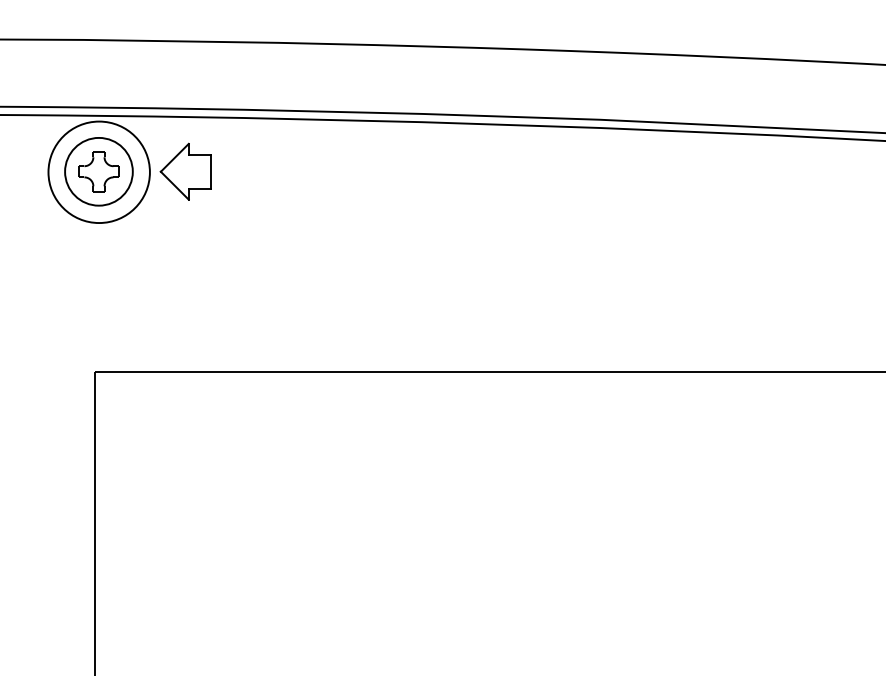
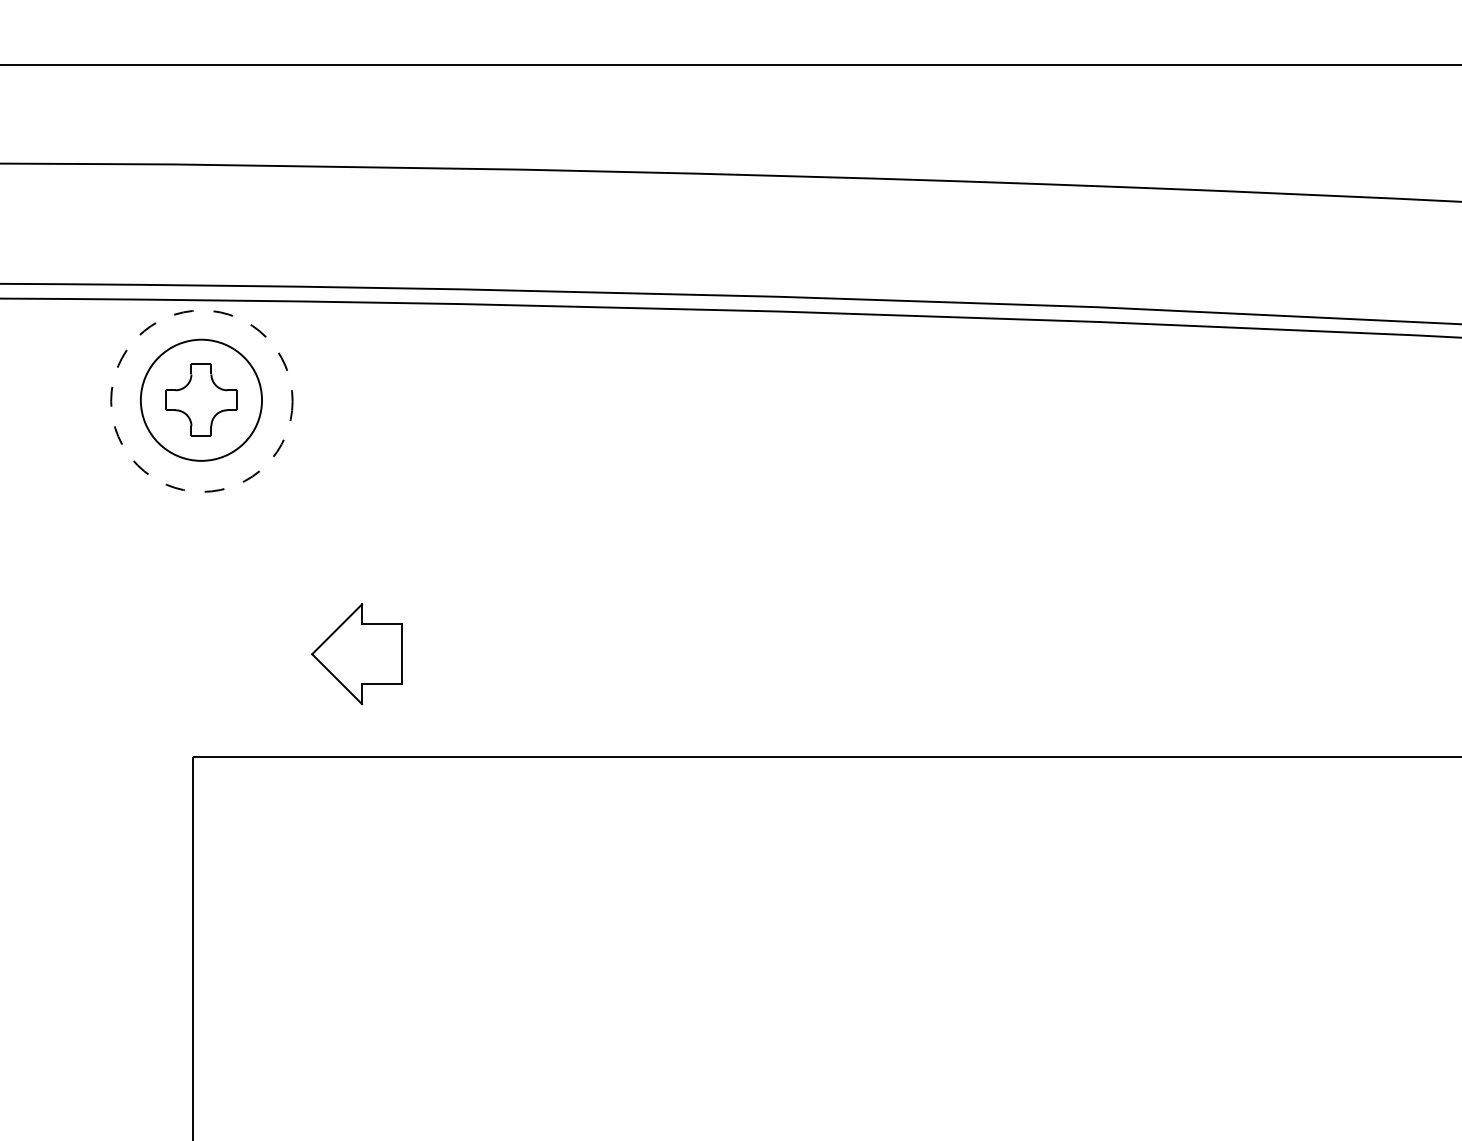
part: (185, 171) -> (356, 653), moved
circle: (98, 172) -> (200, 401), solid -> dashed

